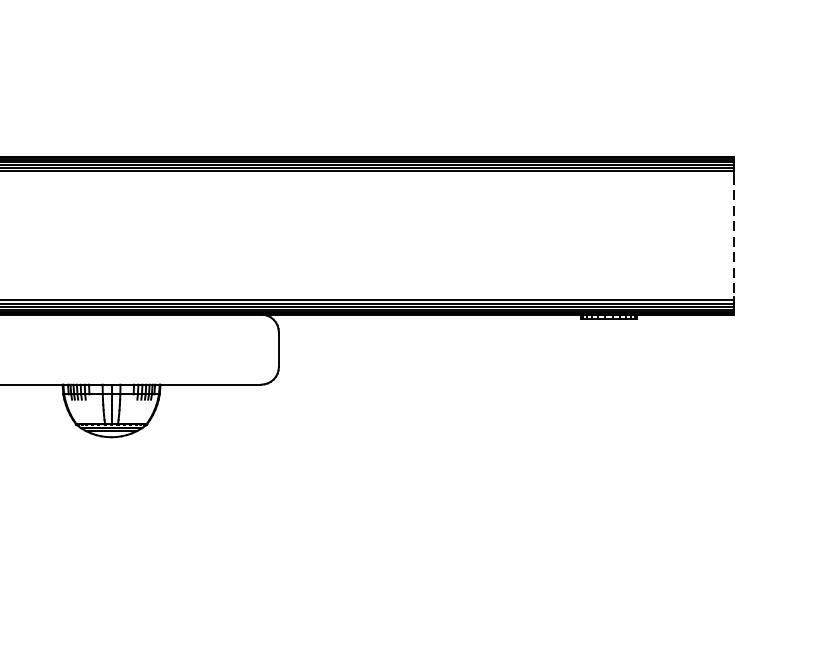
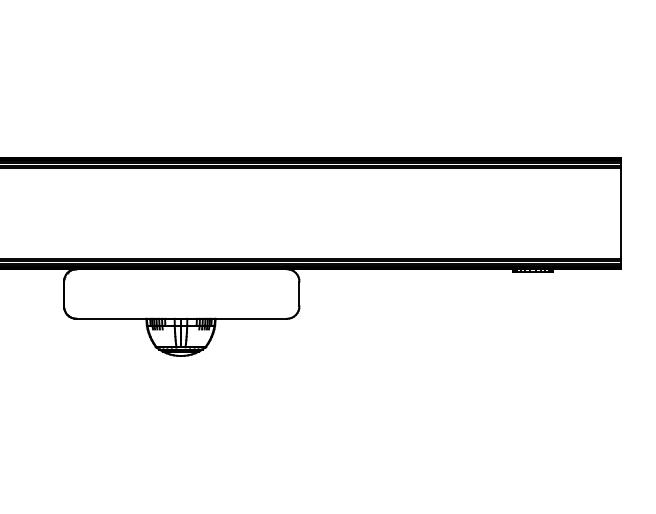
line: (733, 237) -> (621, 214), dashed -> solid

